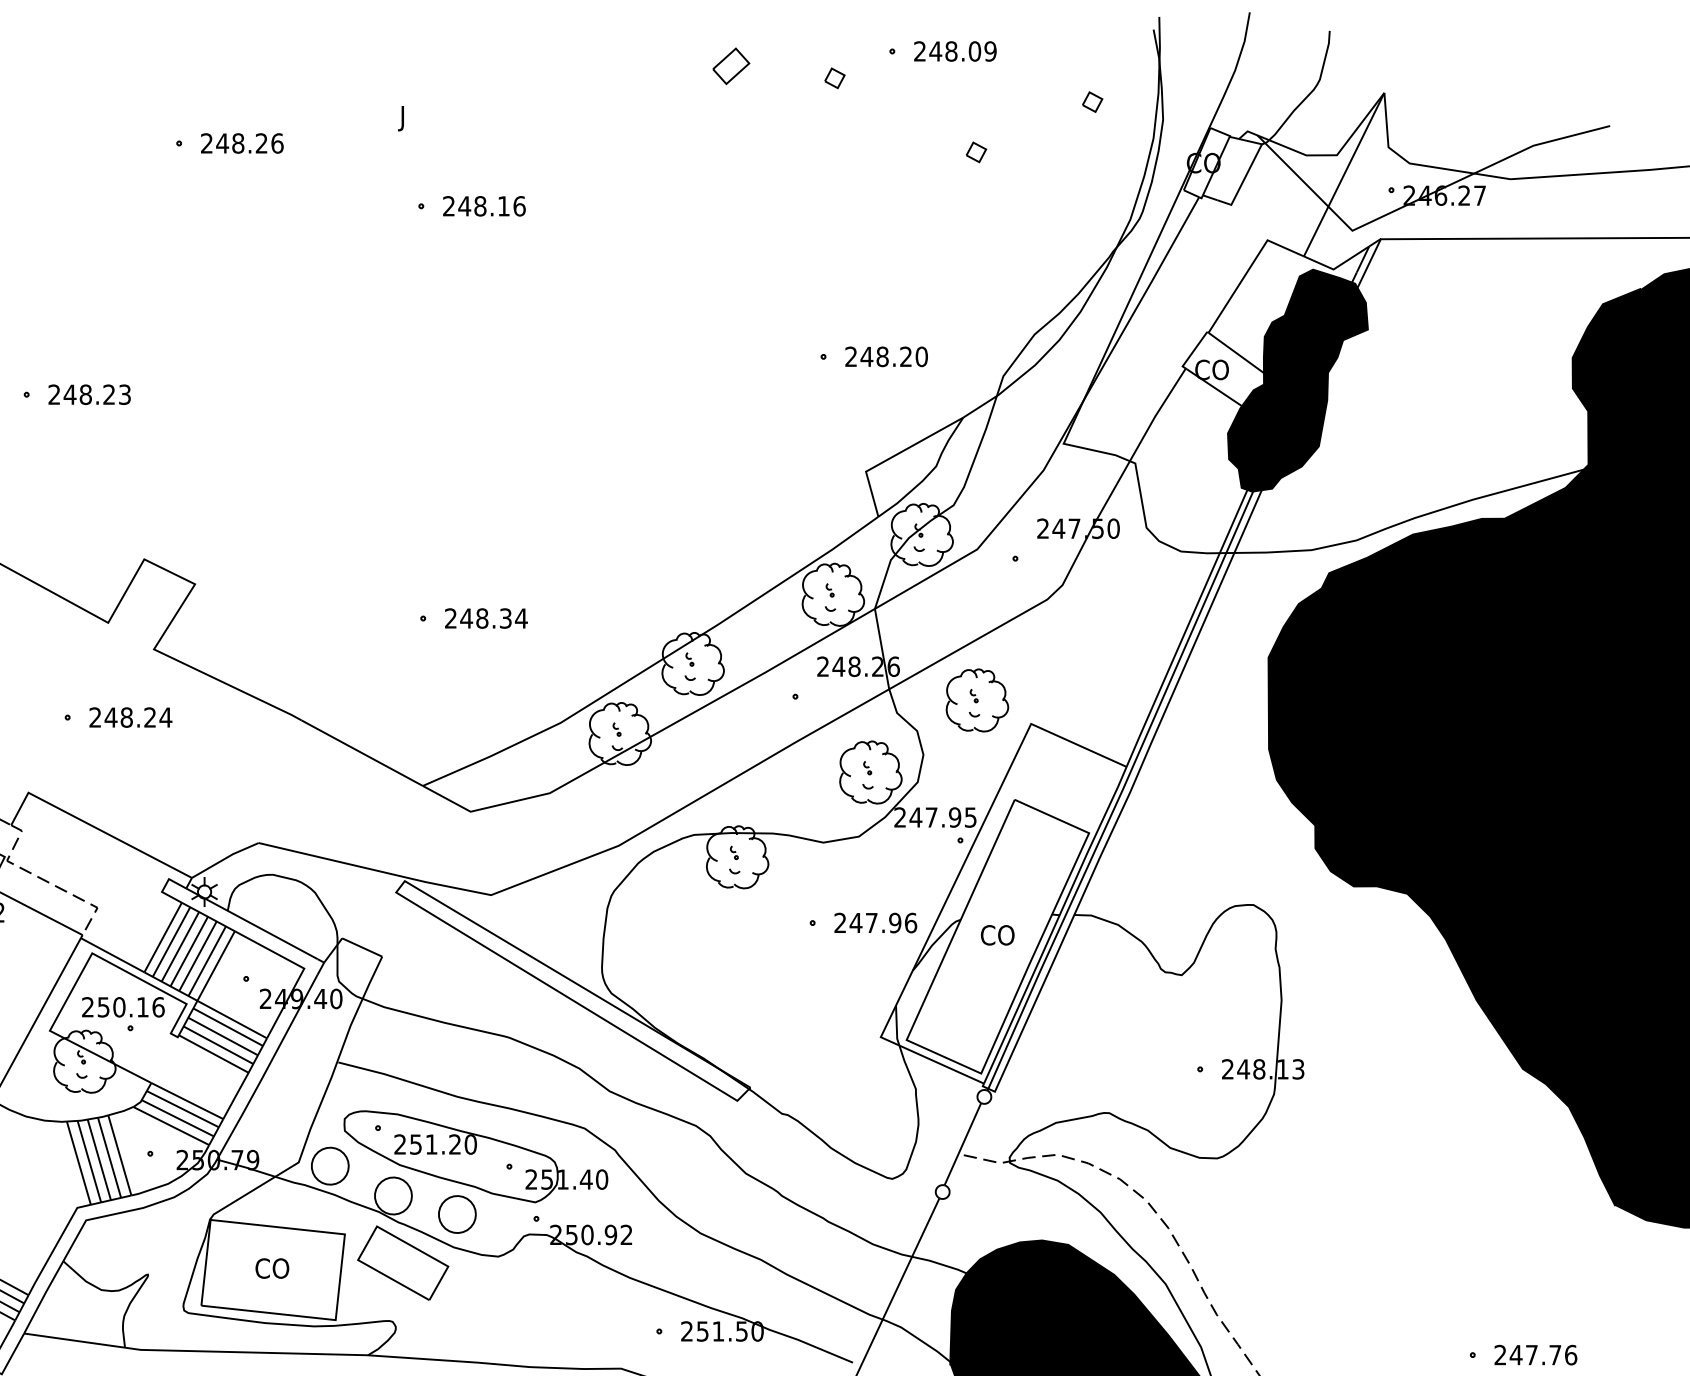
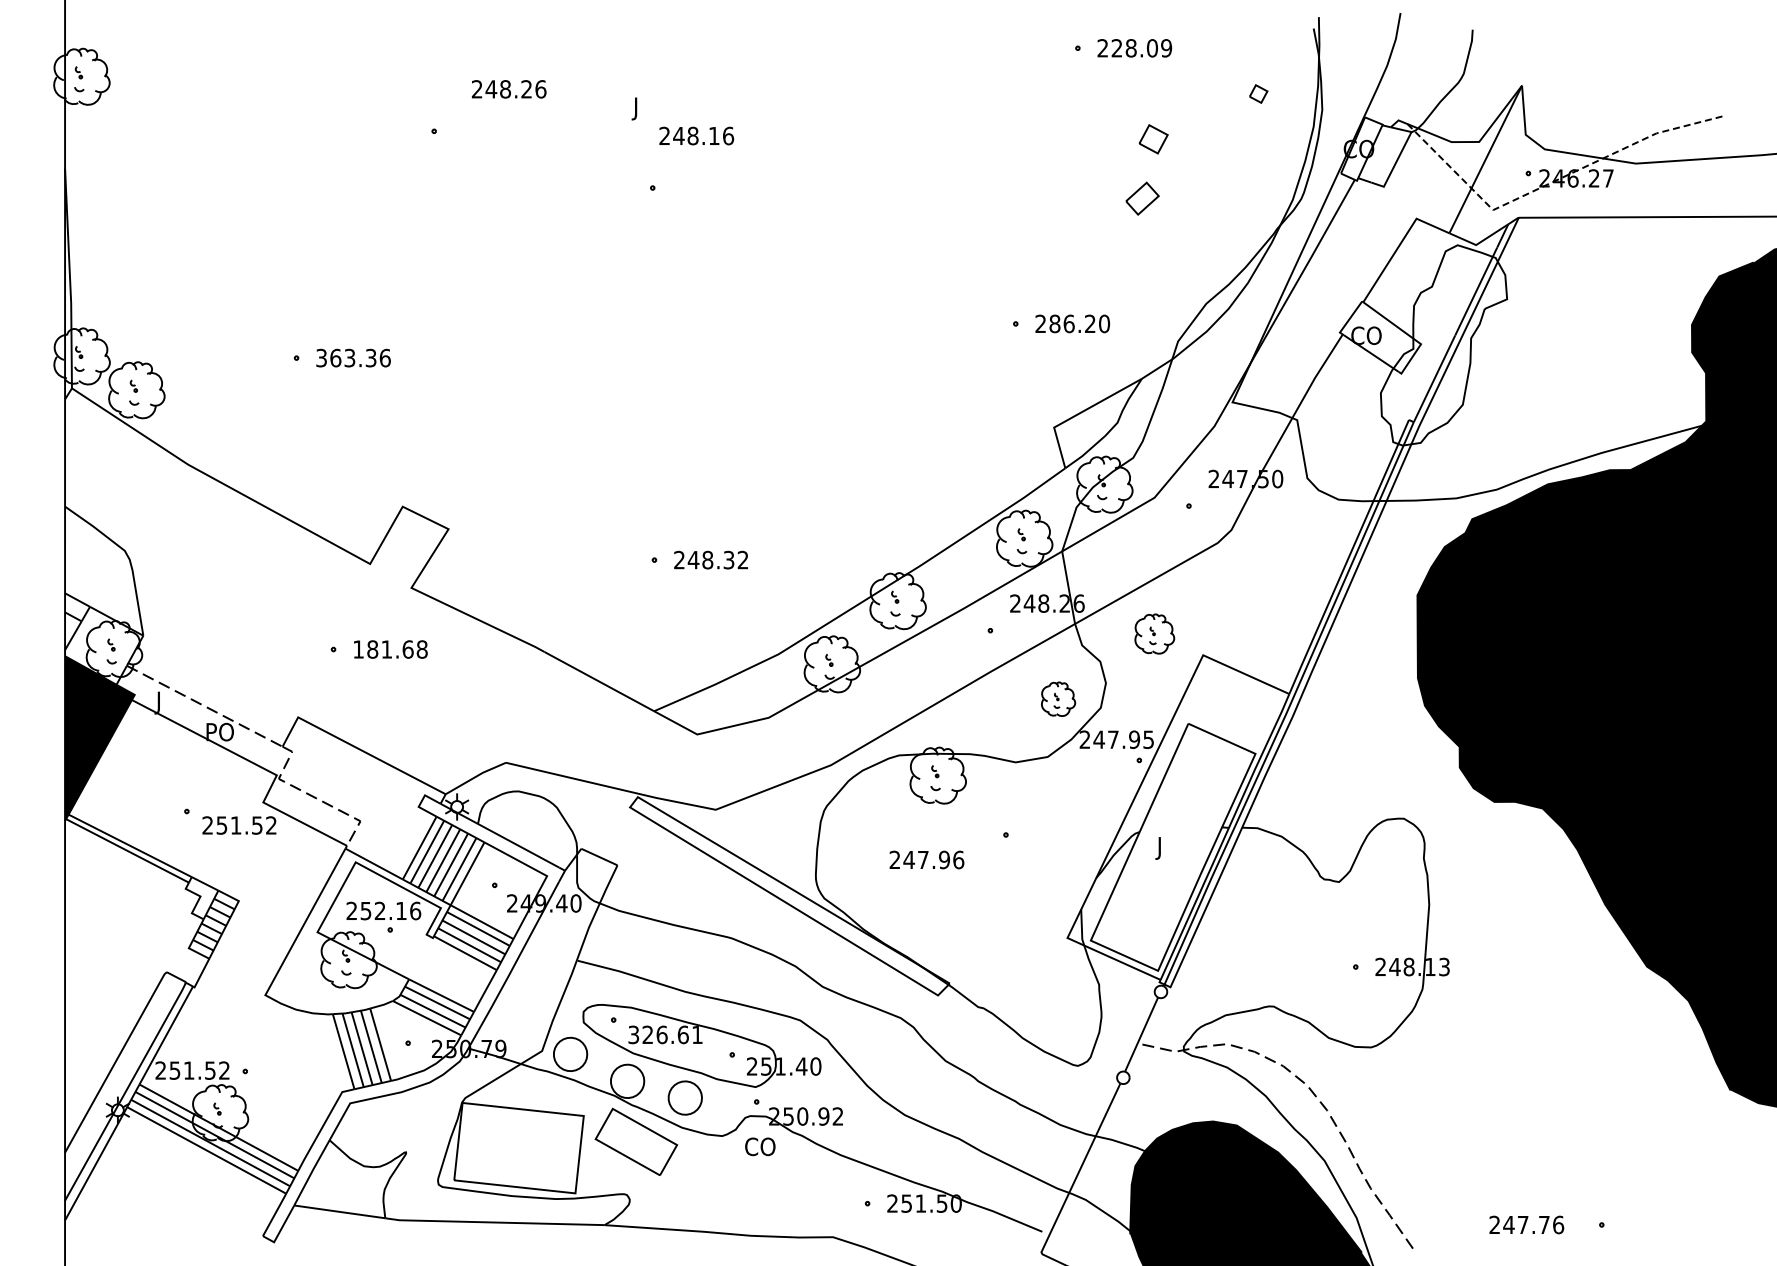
text: (935, 51) -> (1116, 48), 248.09 -> 228.09
part: (731, 66) -> (1142, 198), moved
part: (834, 78) -> (1025, 72), removed
text: (241, 143) -> (508, 89), moved
part: (976, 152) -> (1153, 139), size x1.6
line: (1418, 200) -> (1552, 182), solid -> dashed
text: (484, 205) -> (696, 135), moved
text: (874, 356) -> (1061, 323), 248.20 -> 286.20
fill: (1297, 380) -> (1443, 345), removed
text: (89, 394) -> (353, 357), 248.23 -> 363.36
text: (520, 617) -> (742, 559), 248.34 -> 248.32
part: (977, 699) -> (1154, 633), size x0.7
text: (130, 717) -> (390, 649), 248.24 -> 181.68
part: (870, 772) -> (1058, 699), size x0.6
text: (875, 922) -> (926, 859), moved
text: (996, 936) -> (1171, 847), CO -> J
text: (118, 1006) -> (379, 910), 250.16 -> 252.16
text: (435, 1144) -> (665, 1034), 251.20 -> 326.61
text: (272, 1268) -> (760, 1146), moved
text: (1535, 1354) -> (1526, 1224), moved

